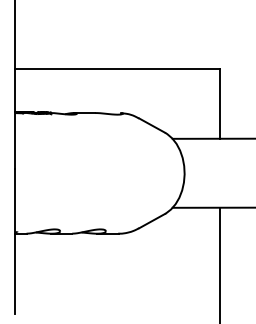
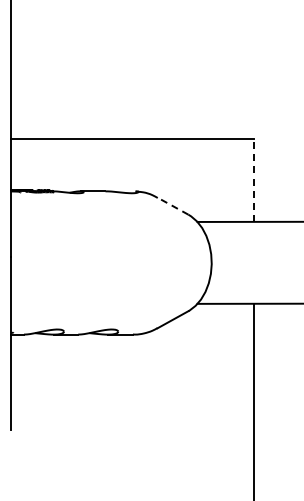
line: (219, 103) -> (253, 180), solid -> dashed
line: (152, 125) -> (173, 206), solid -> dashed

